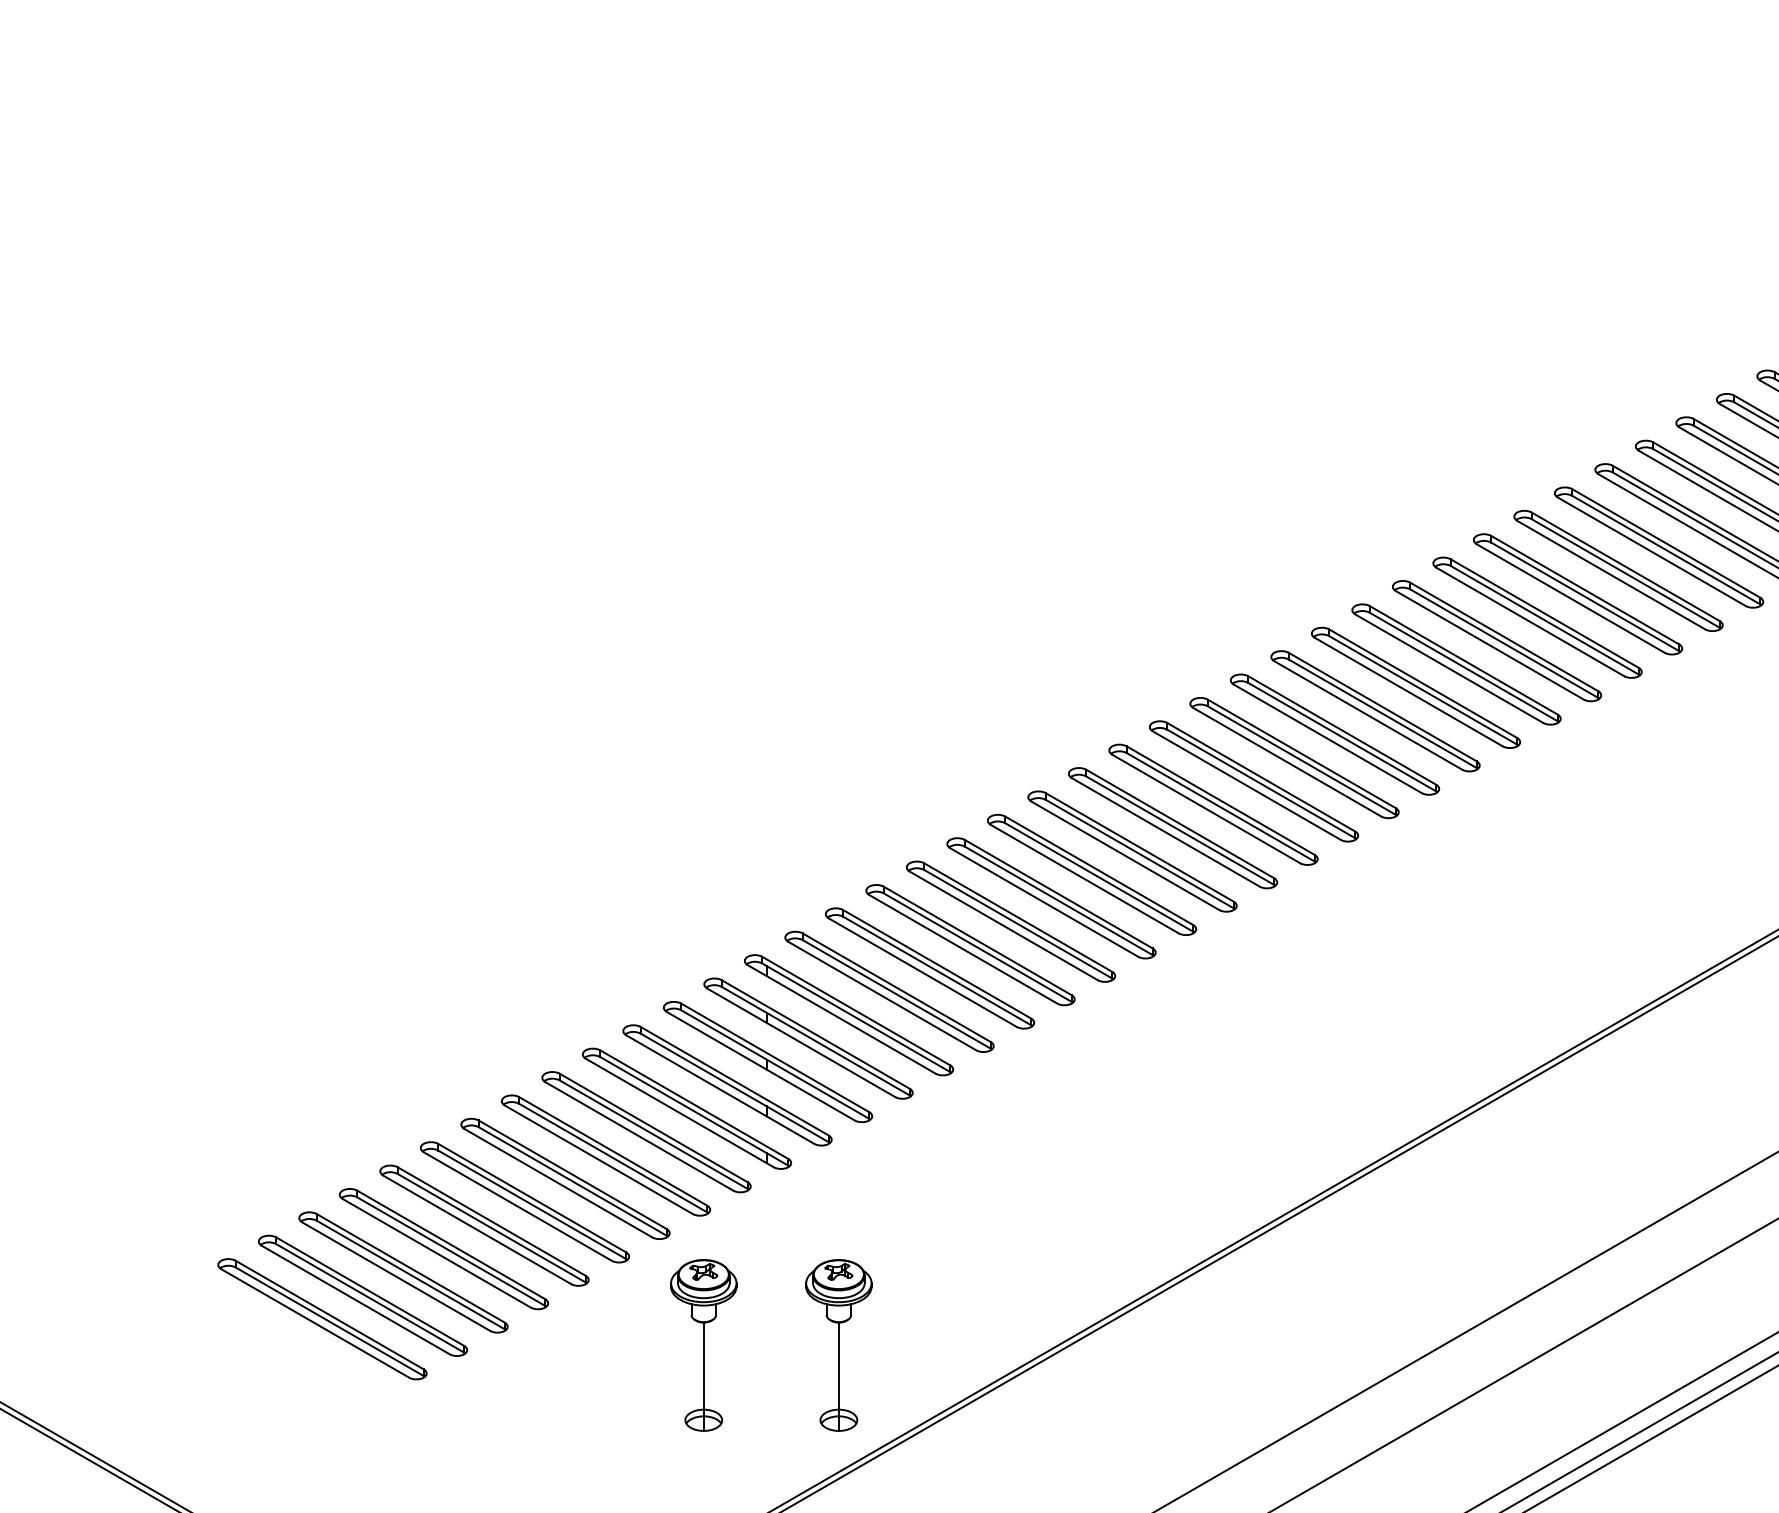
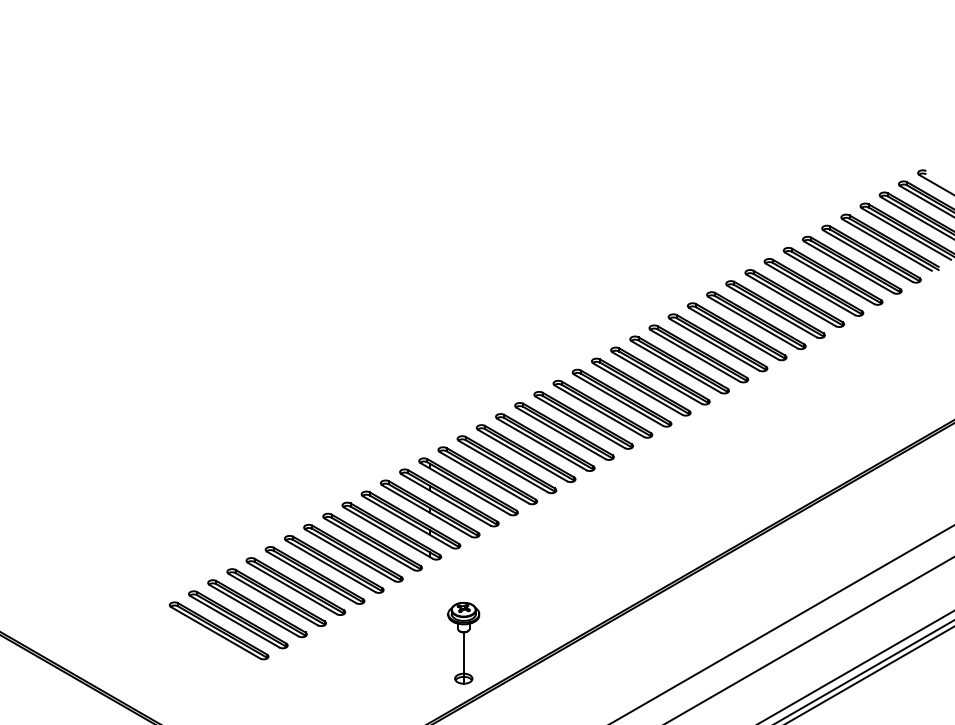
part: (703, 1343) -> (399, 642), removed

